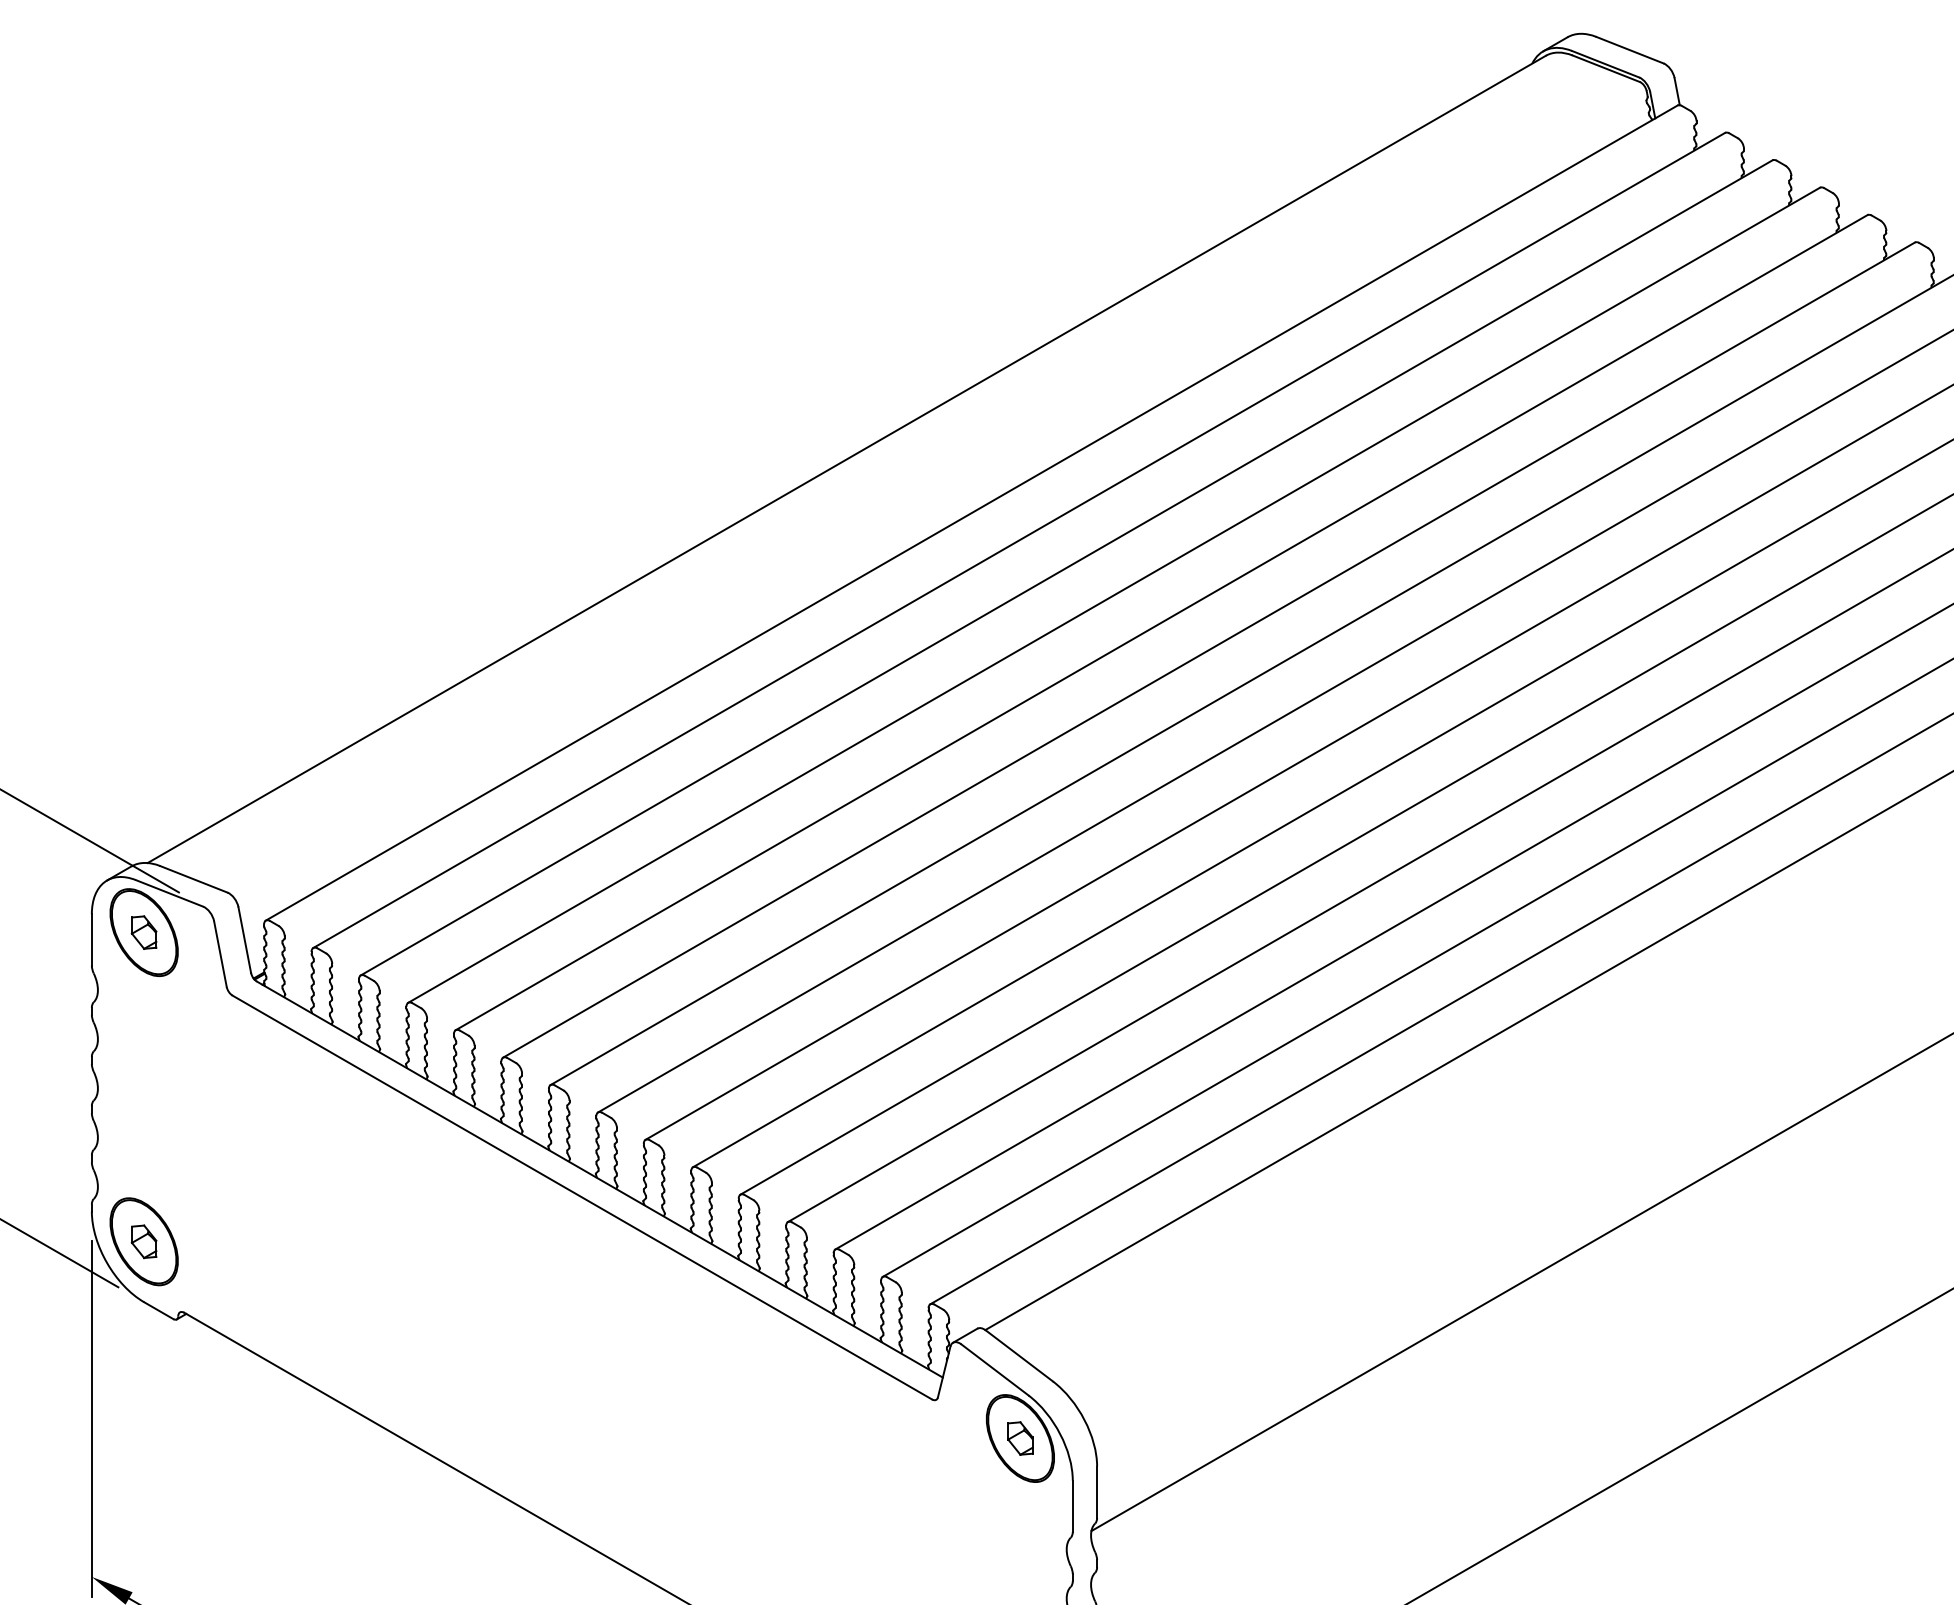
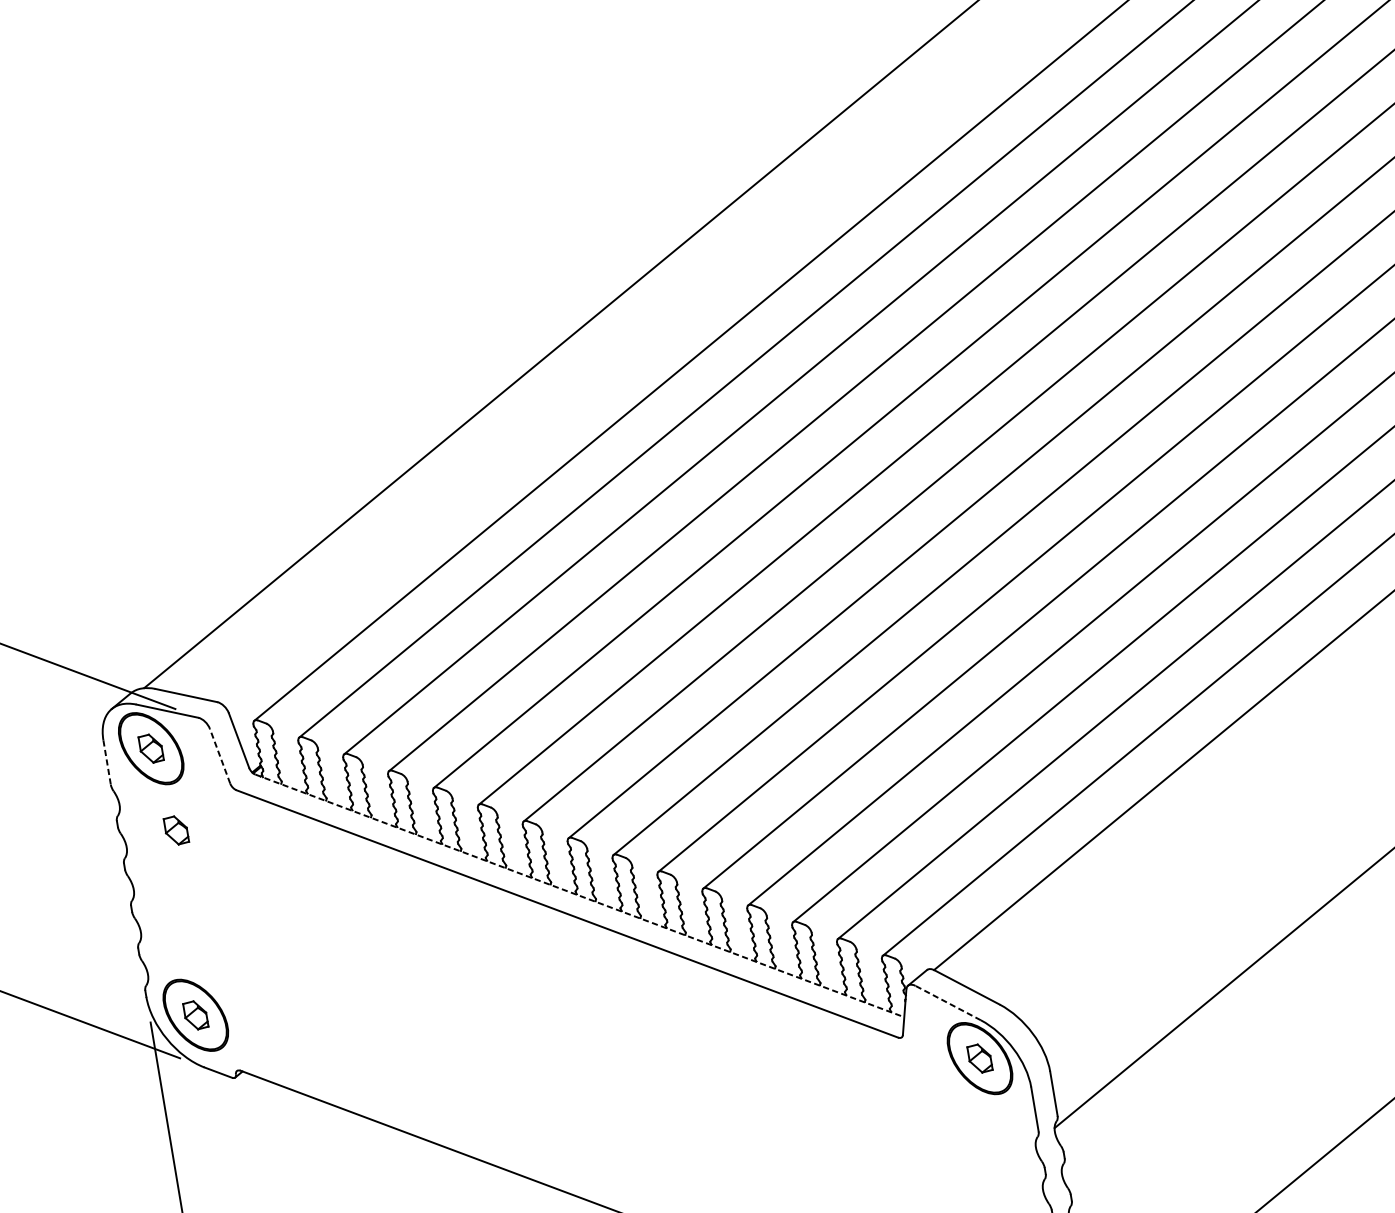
line: (91, 940) -> (106, 763), solid -> dashed
line: (220, 953) -> (220, 755), solid -> dashed
part: (156, 1029) -> (175, 830), added
line: (599, 1179) -> (579, 895), solid -> dashed
line: (994, 1369) -> (947, 1002), solid -> dashed

